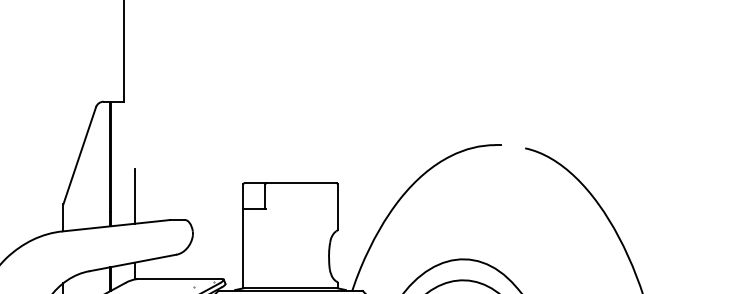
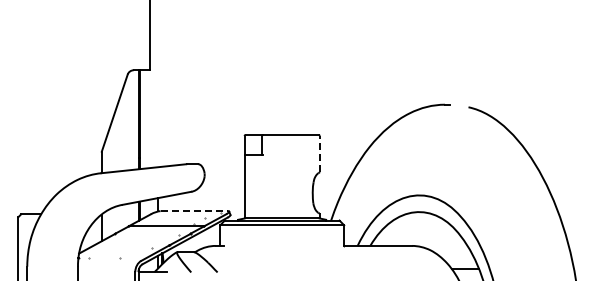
line: (134, 196) -> (158, 145), removed
line: (337, 206) -> (319, 153), solid -> dashed
line: (180, 279) -> (194, 211), solid -> dashed

